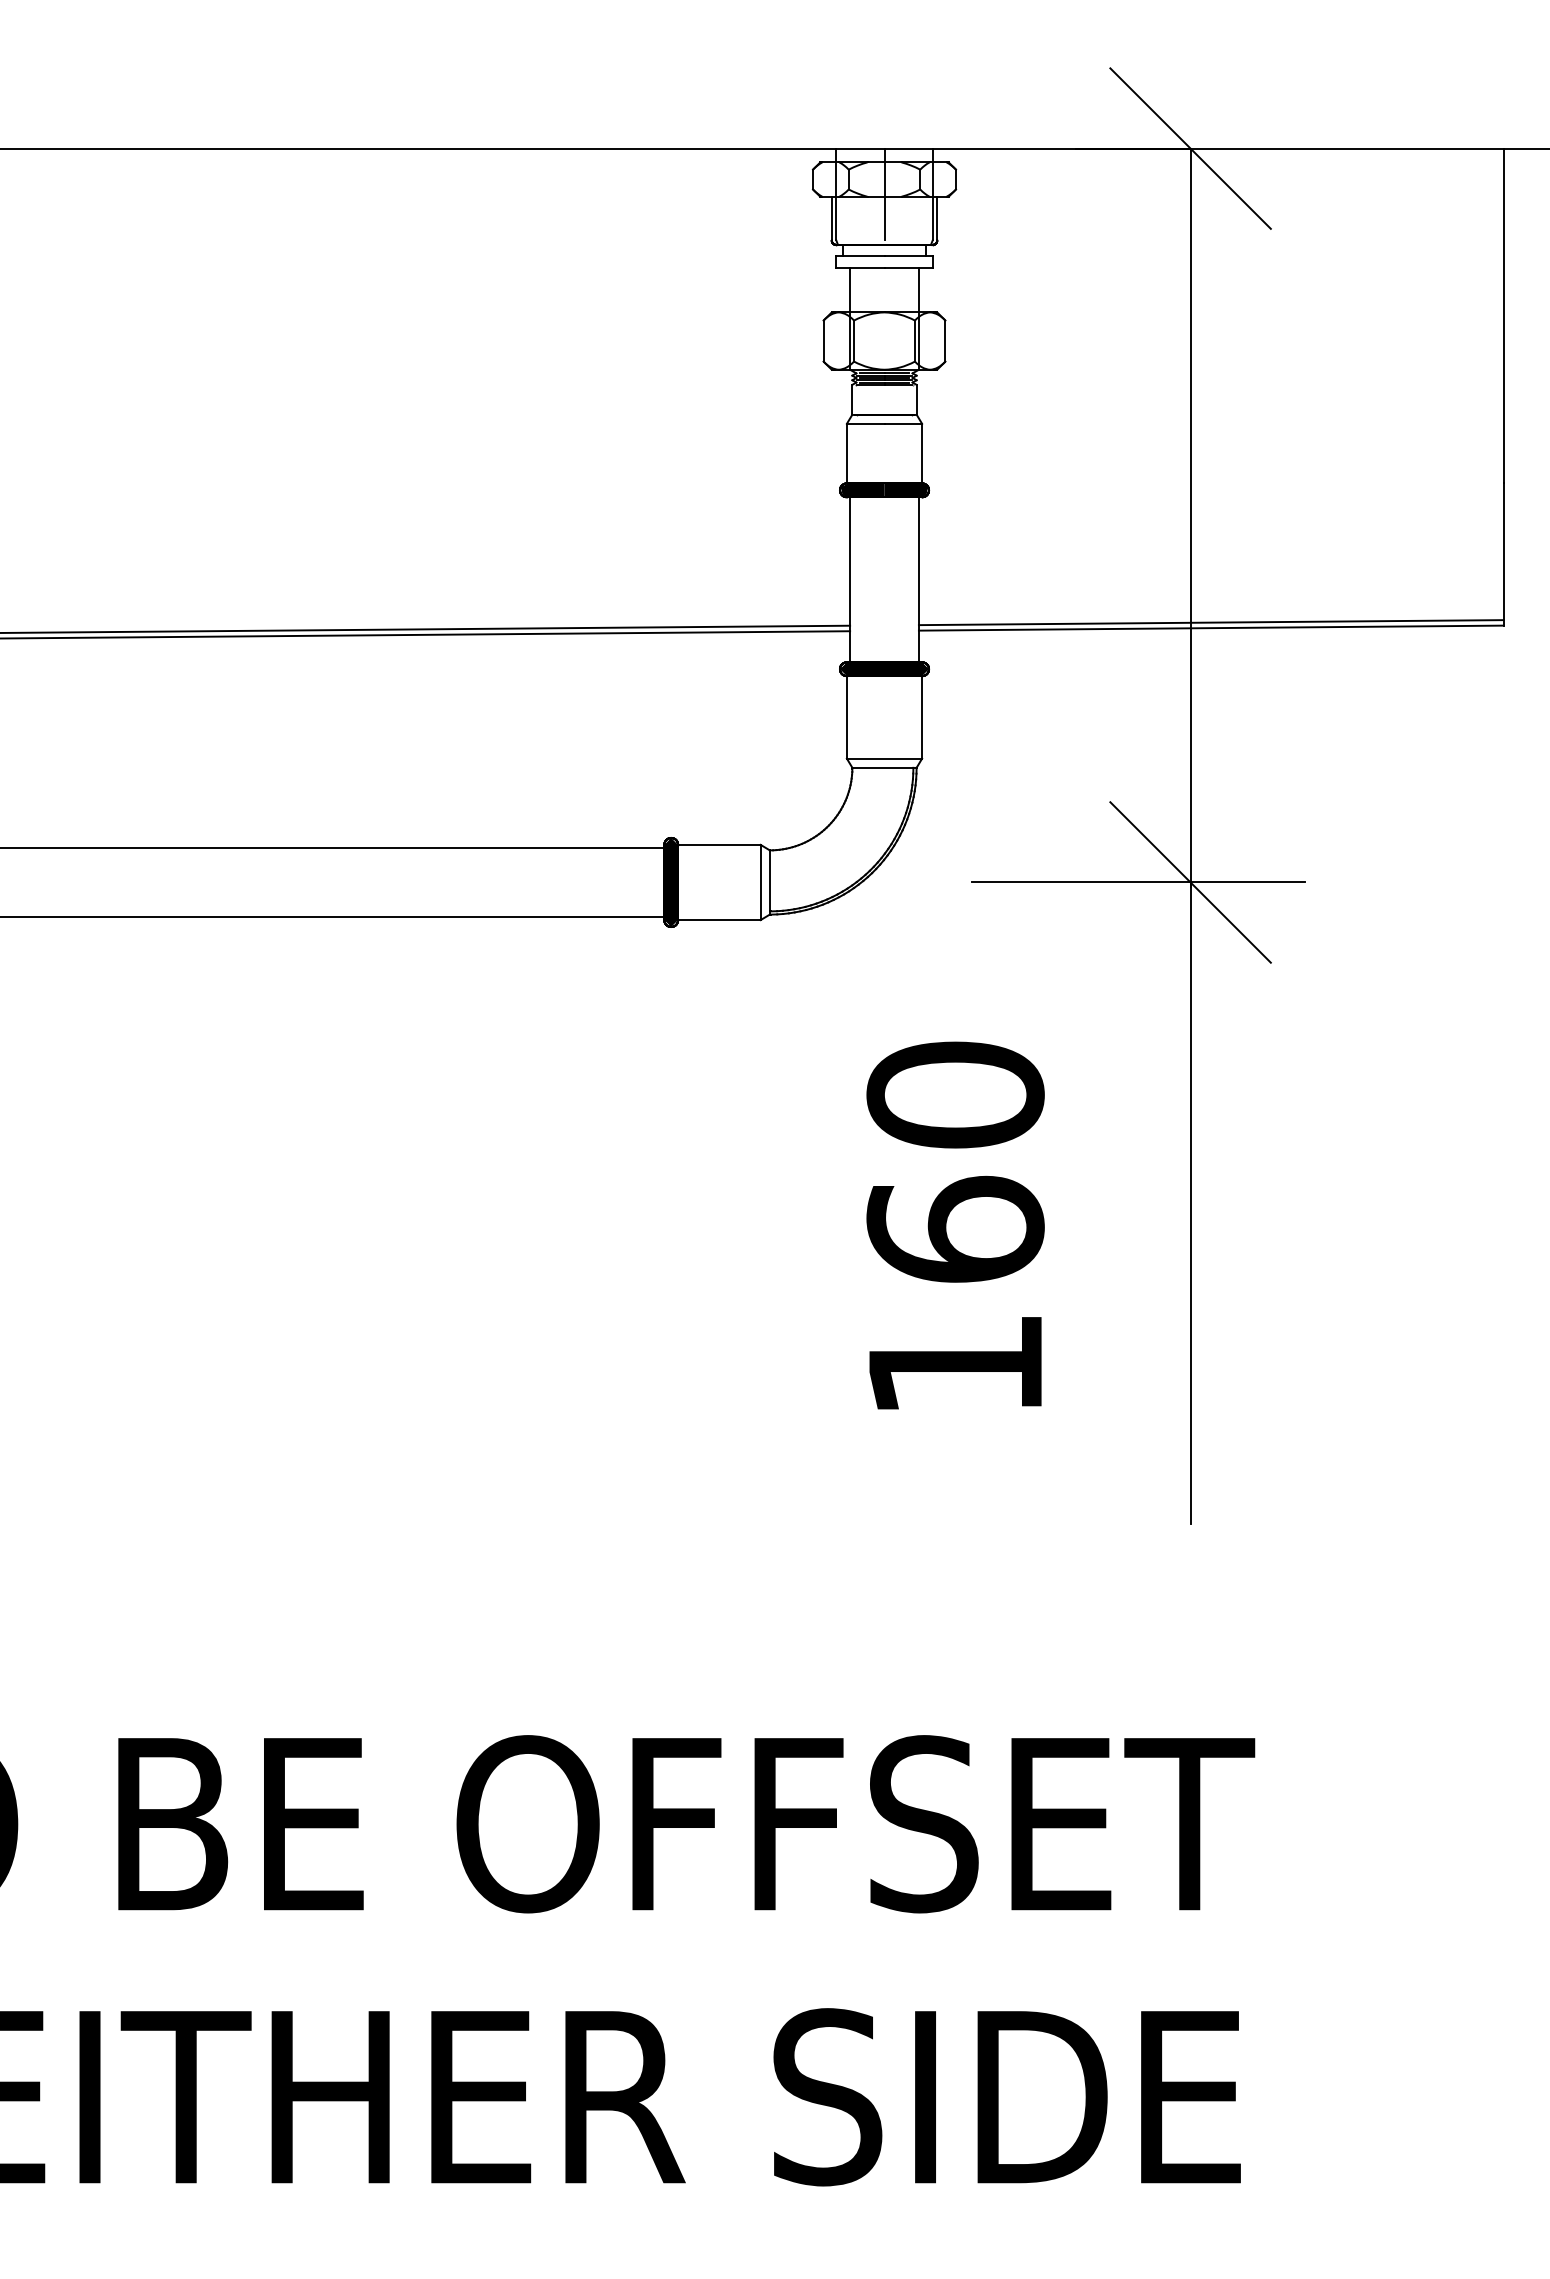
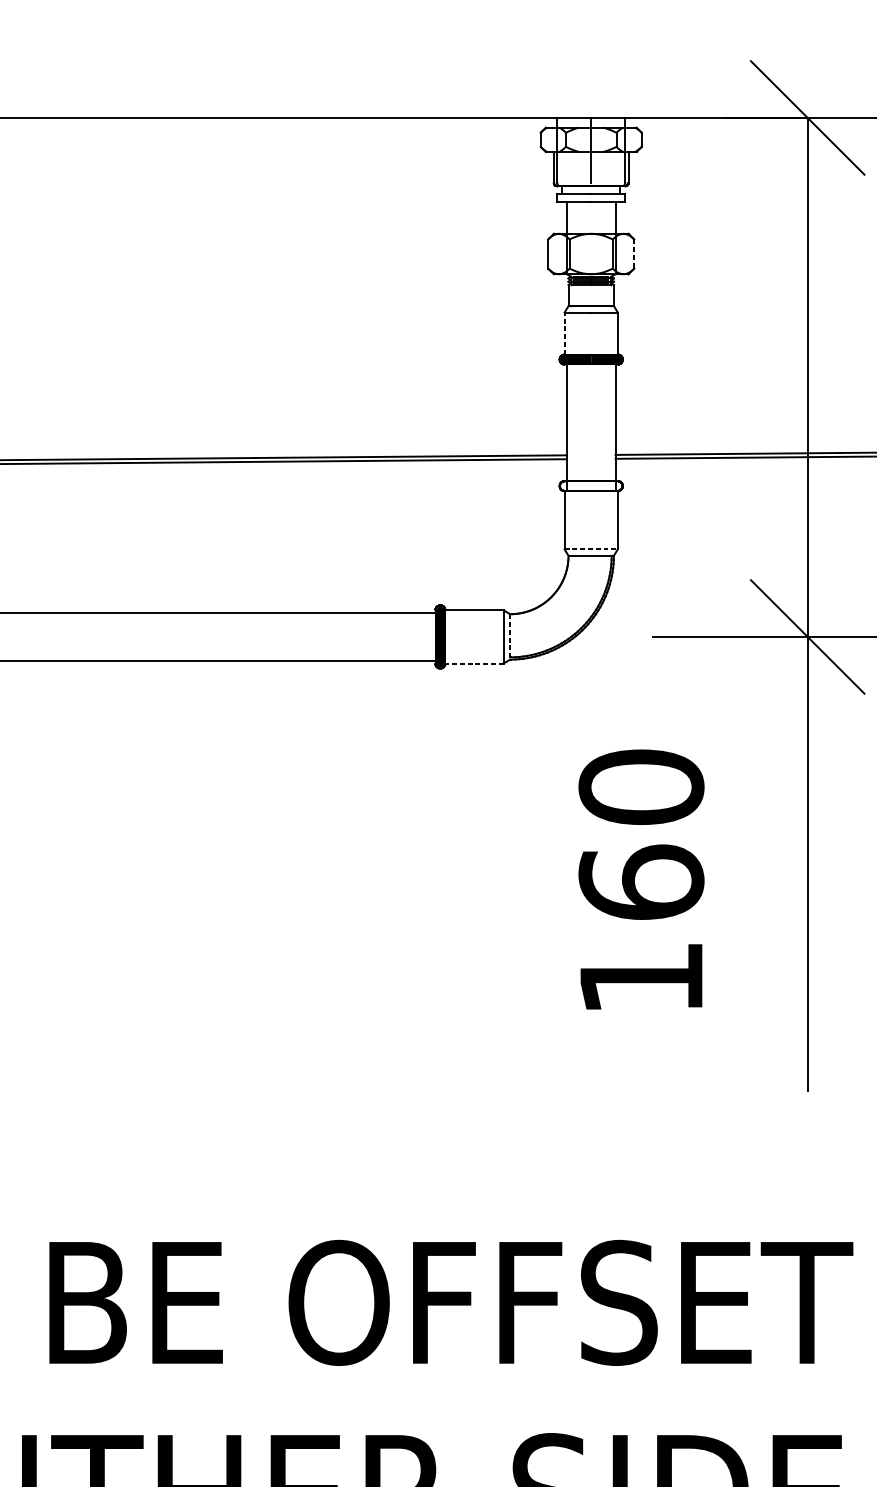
line: (945, 341) -> (634, 254), solid -> dashed
line: (846, 453) -> (564, 333), solid -> dashed
fill: (884, 669) -> (591, 486), removed
line: (884, 758) -> (591, 549), solid -> dashed
line: (769, 882) -> (509, 636), solid -> dashed
line: (718, 920) -> (473, 663), solid -> dashed

